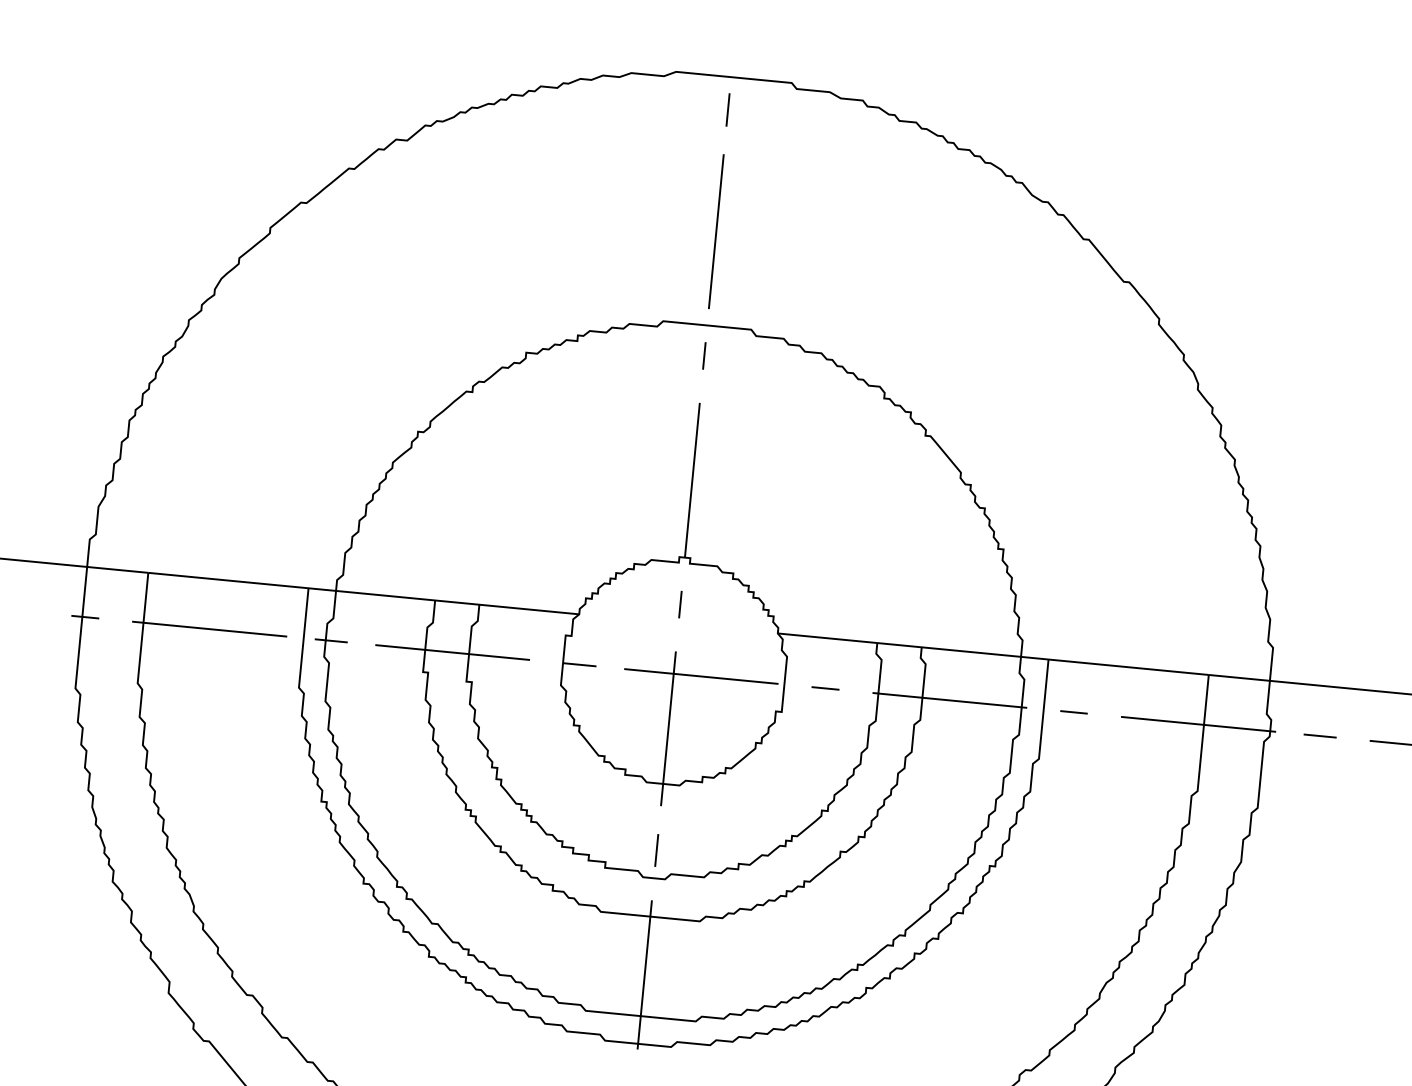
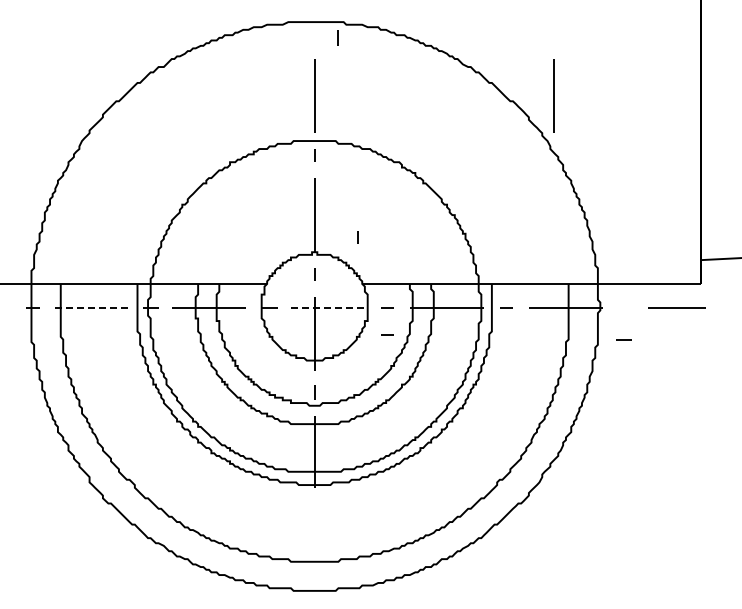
line: (727, 109) -> (337, 37), moved
line: (1215, 278) -> (553, 95), added
line: (777, 535) -> (357, 237), added
line: (209, 628) -> (92, 307), solid -> dashed
line: (700, 675) -> (327, 307), solid -> dashed
line: (1318, 735) -> (623, 339), moved
line: (820, 744) -> (387, 334), added

